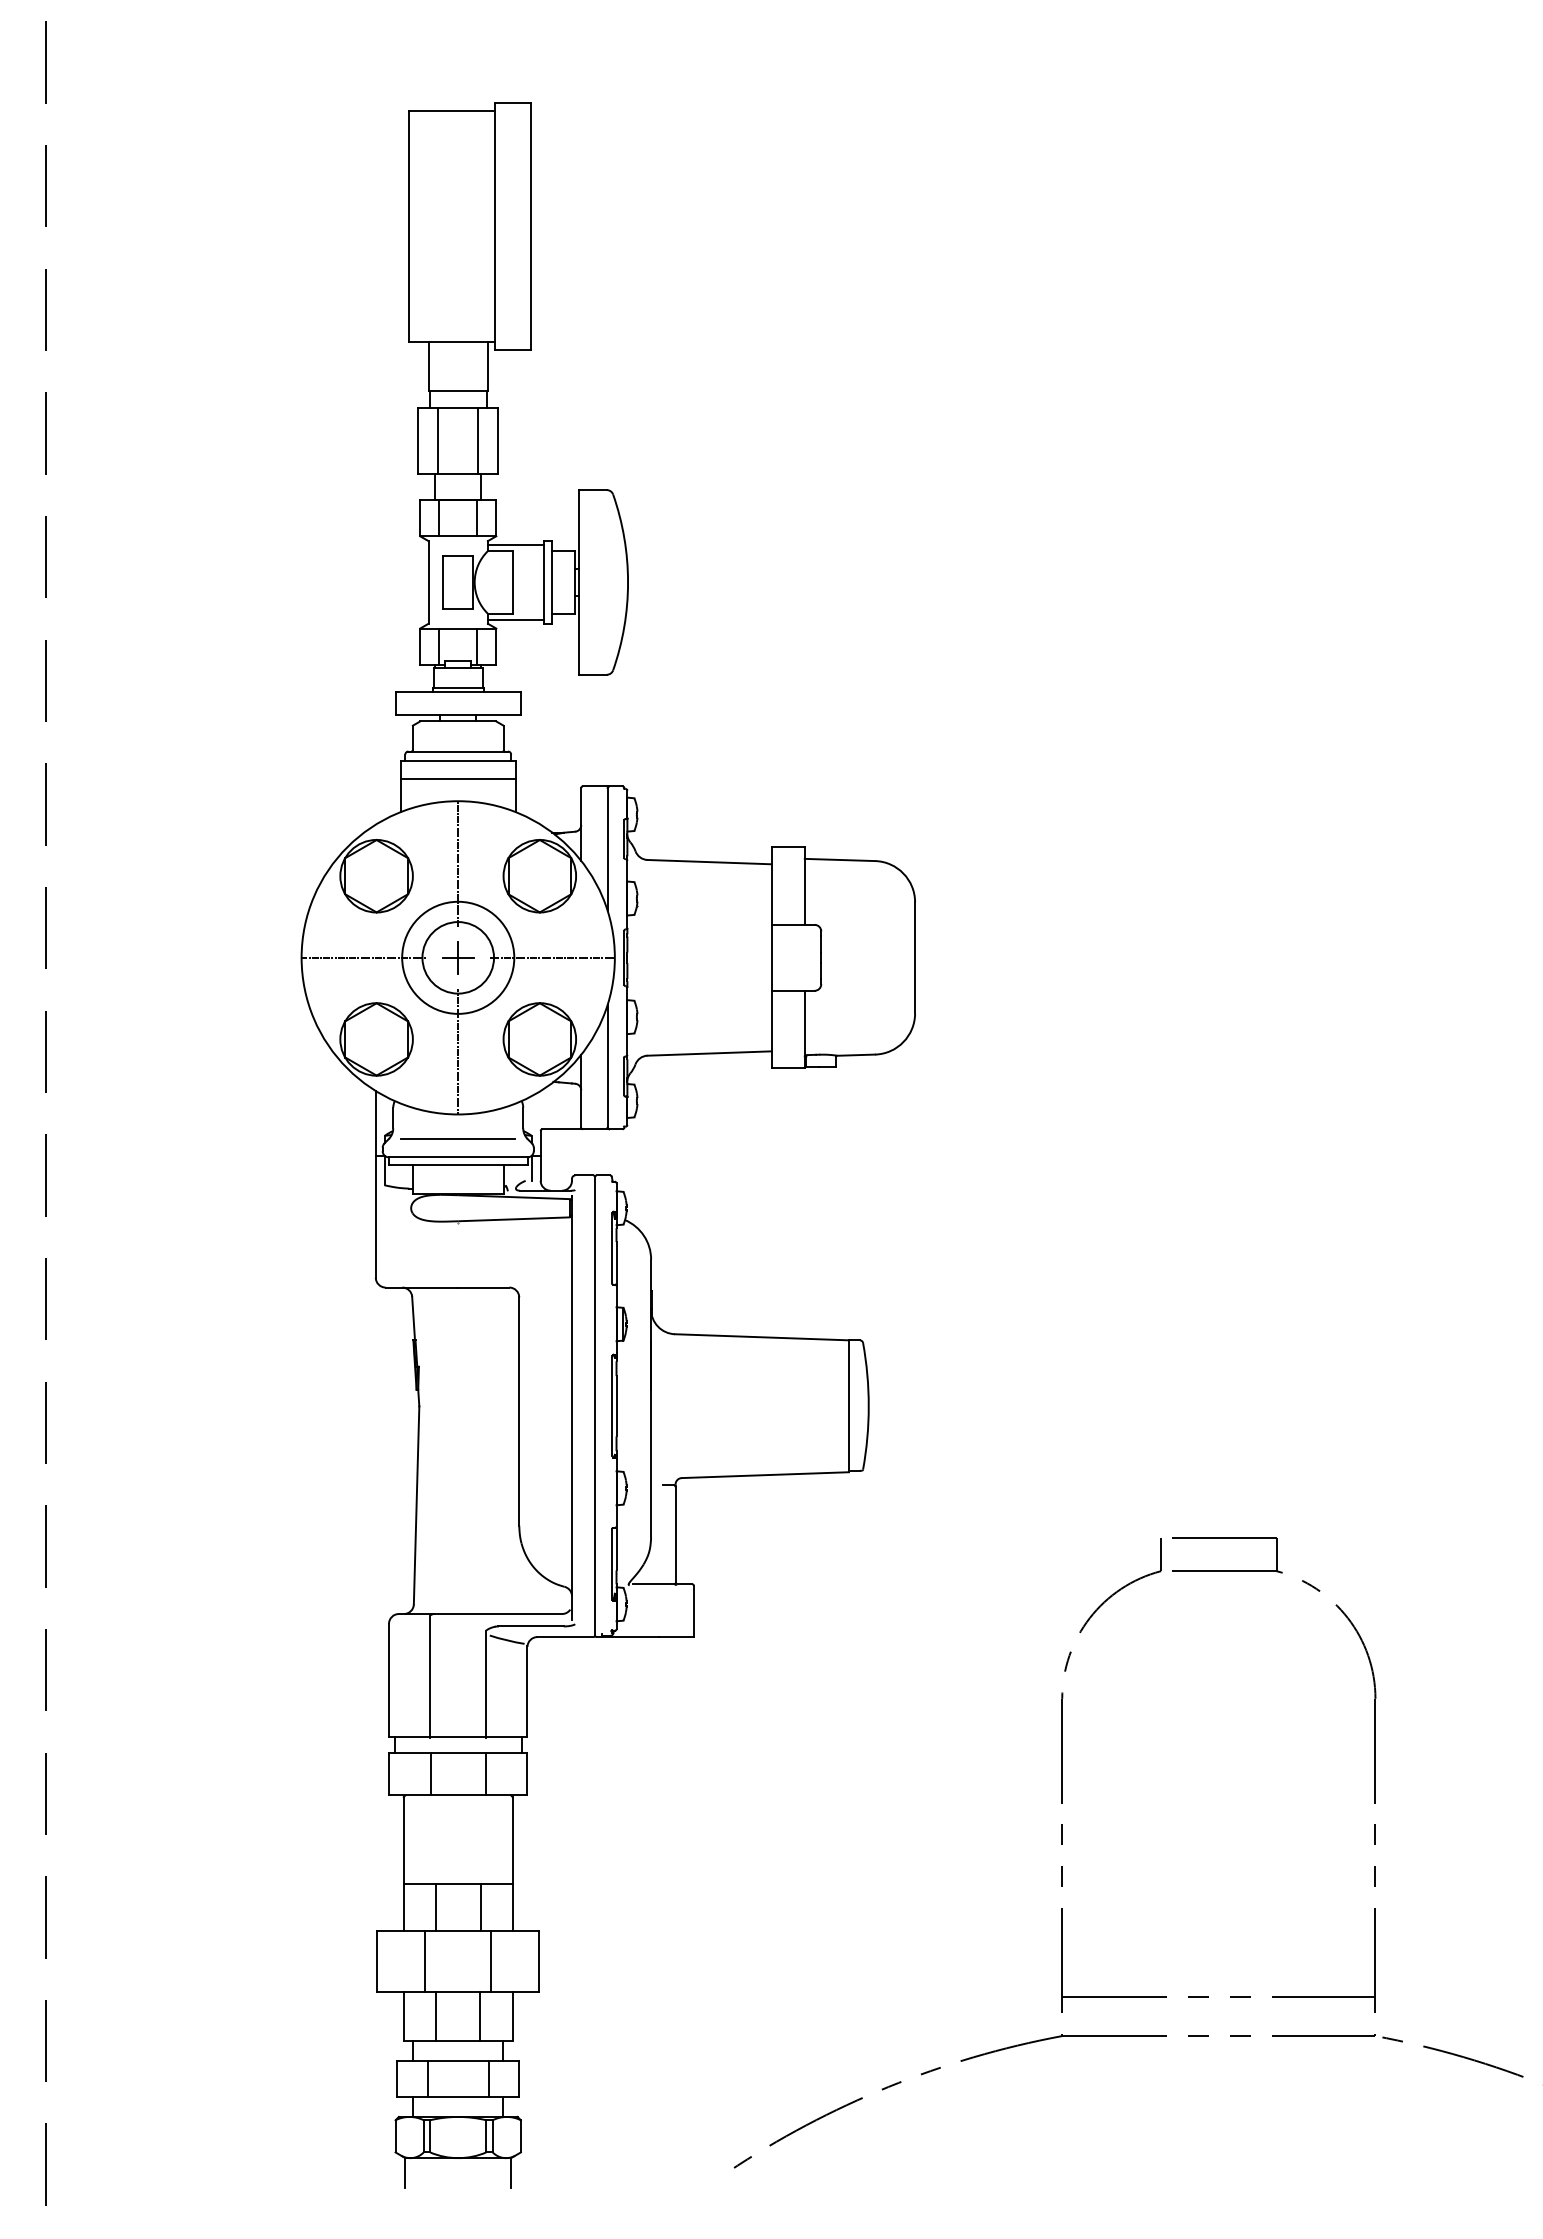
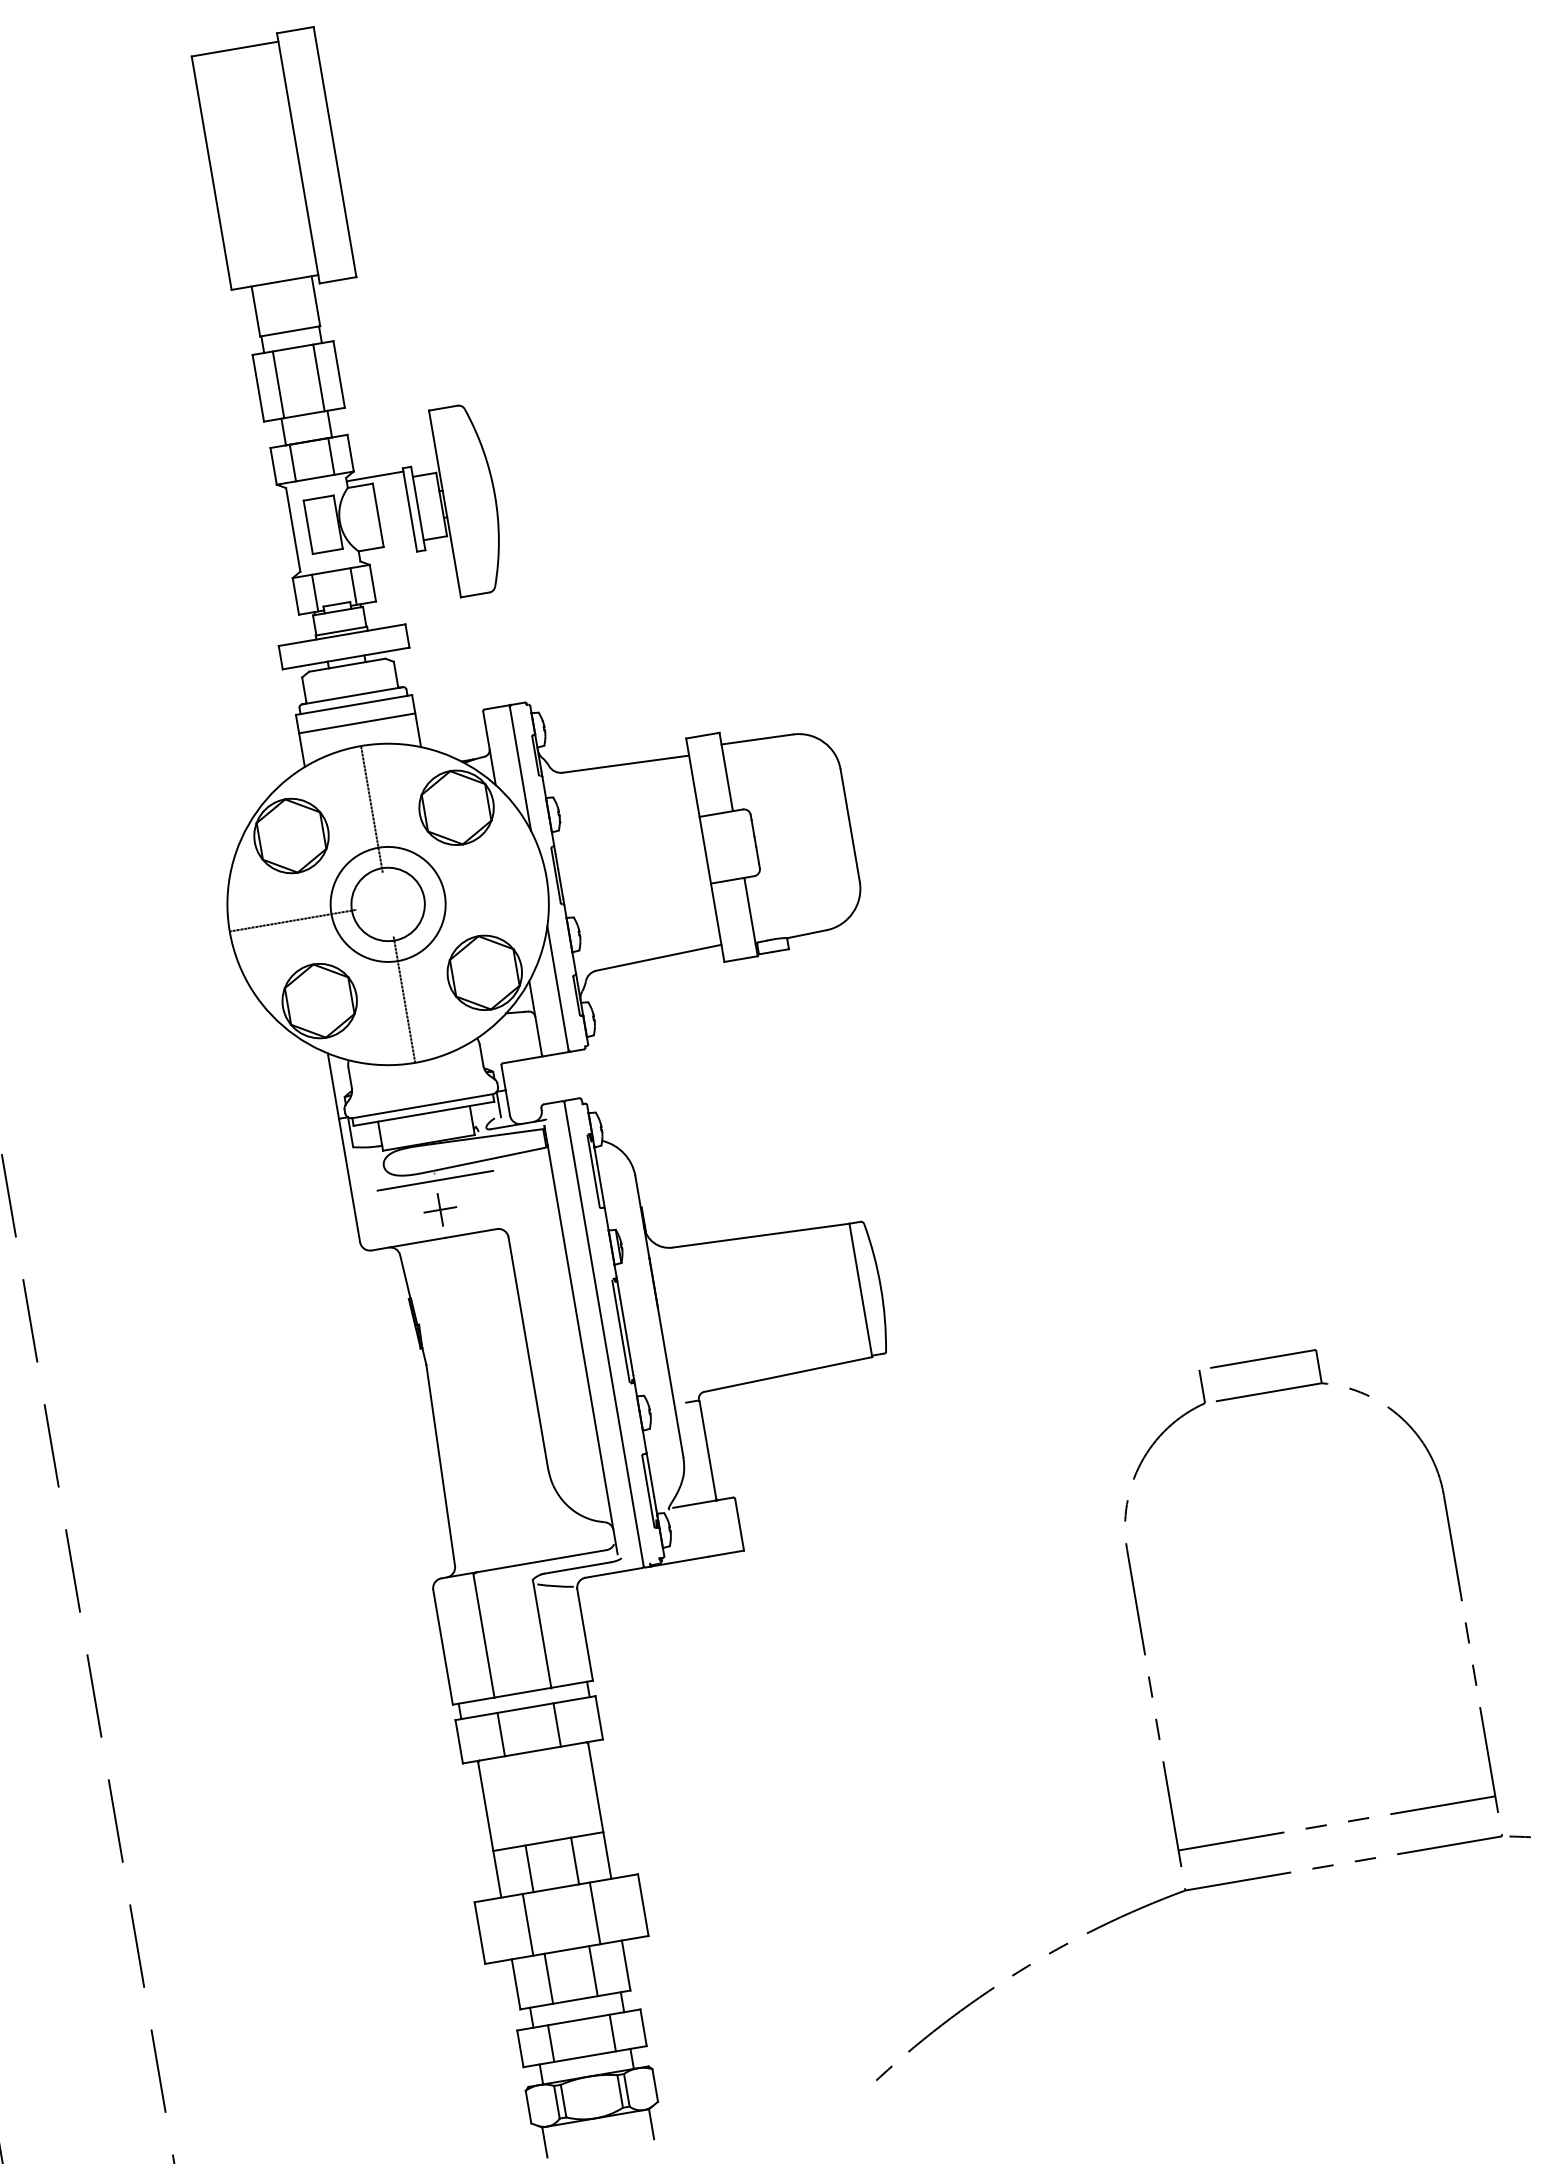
line: (515, 620) -> (387, 553), removed
part: (458, 957) -> (440, 1209), moved
line: (552, 957) -> (483, 887), removed
line: (457, 1138) -> (434, 1180), moved

